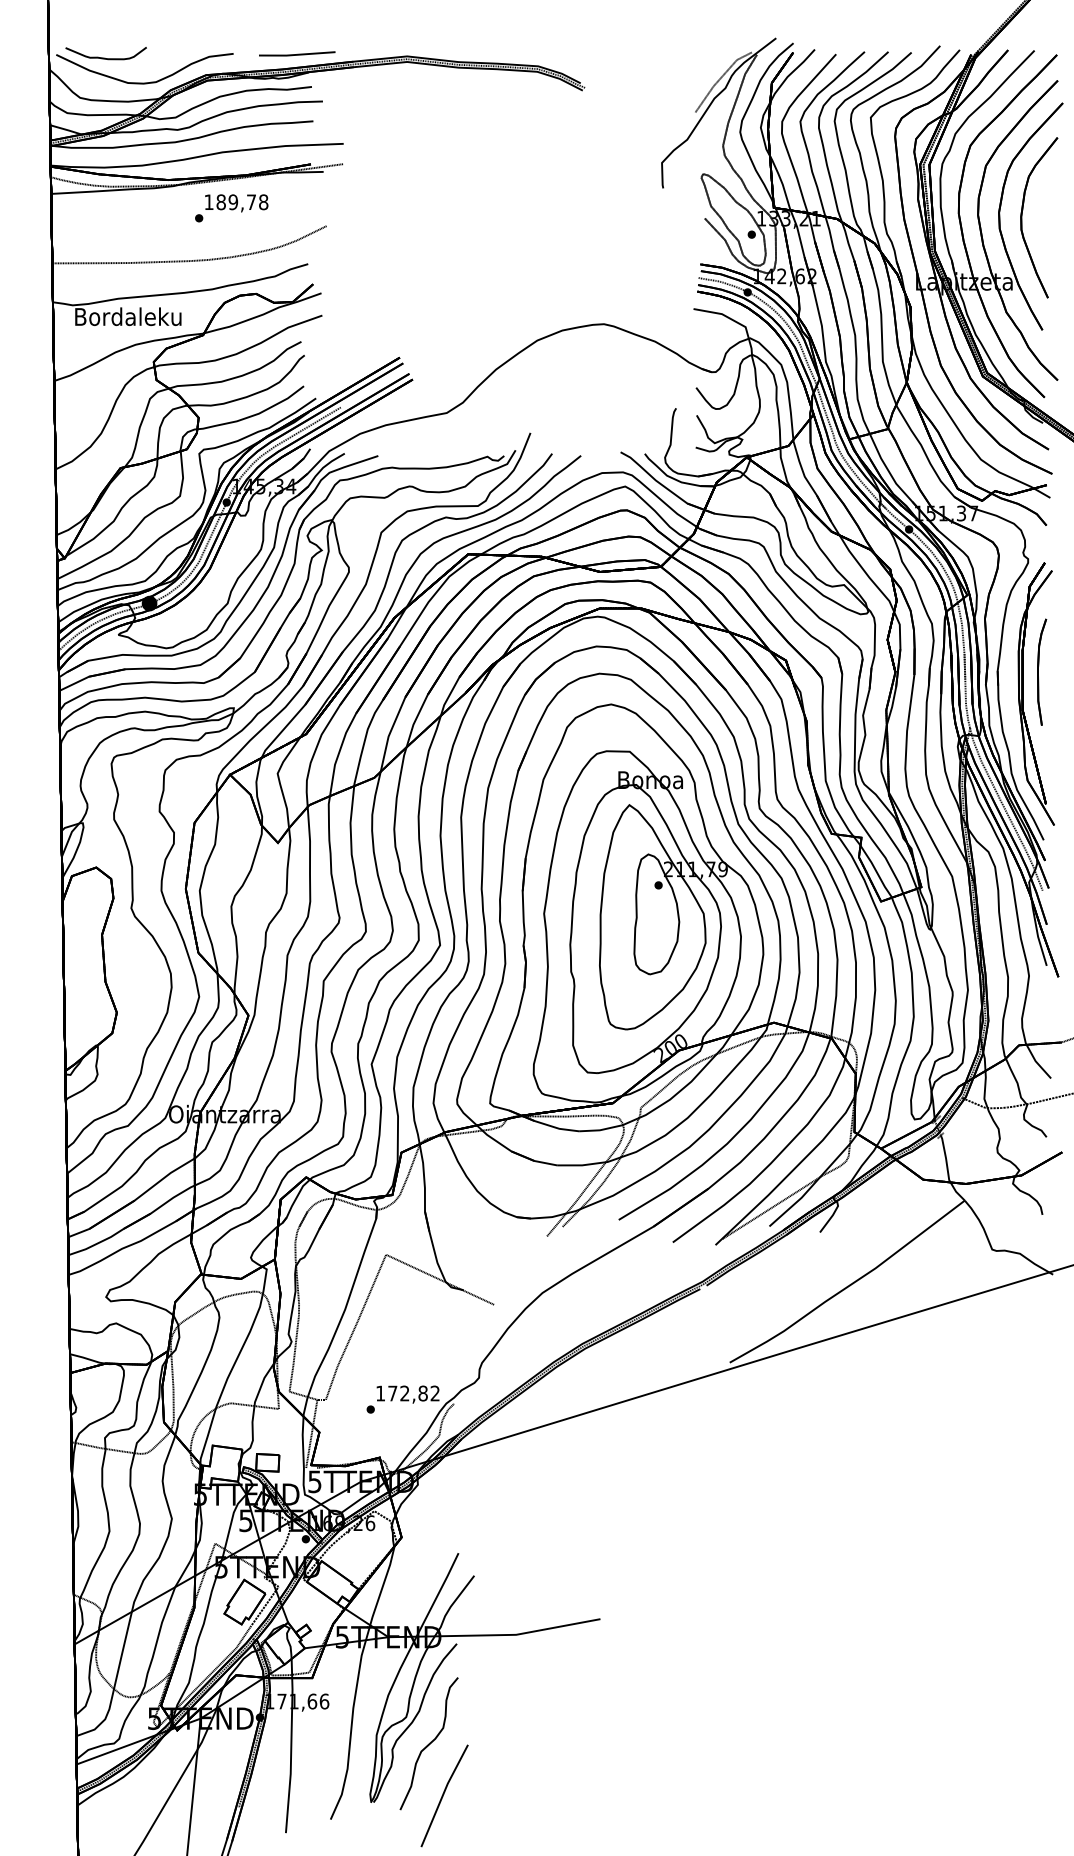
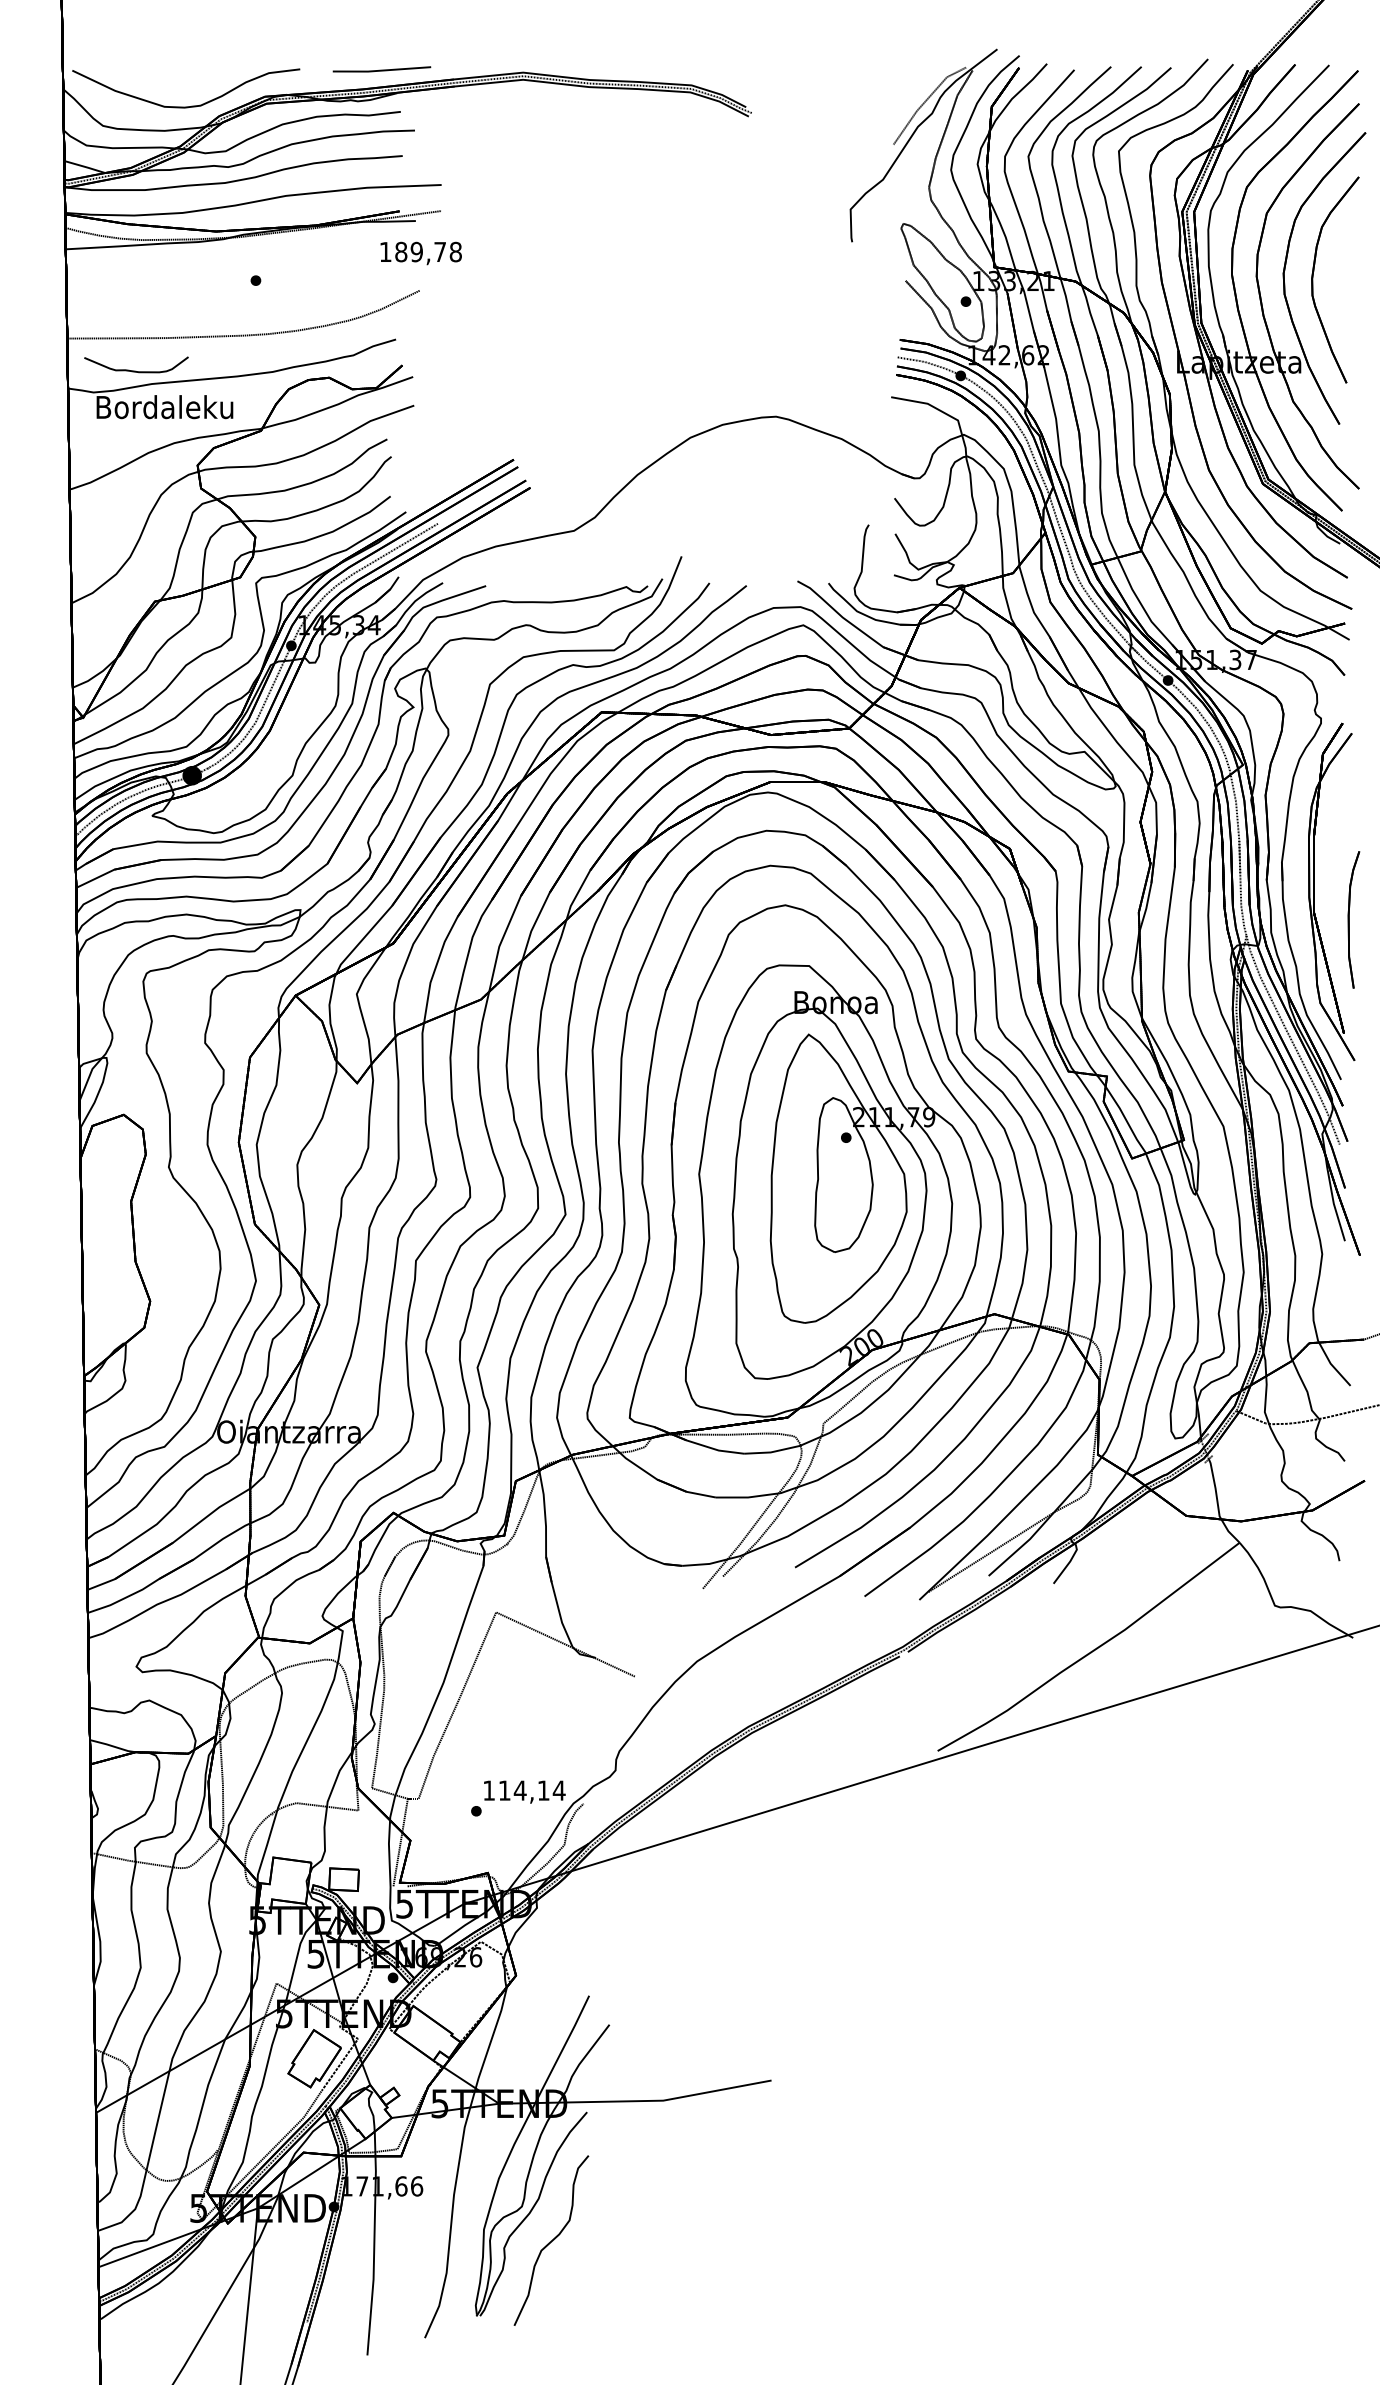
curve: (105, 57) -> (135, 370), moved
text: (236, 203) -> (420, 253), moved
part: (1041, 671) -> (1353, 919), moved
text: (414, 1393) -> (532, 1790), 172,82 -> 114,14
line: (443, 1795) -> (570, 2306), removed

